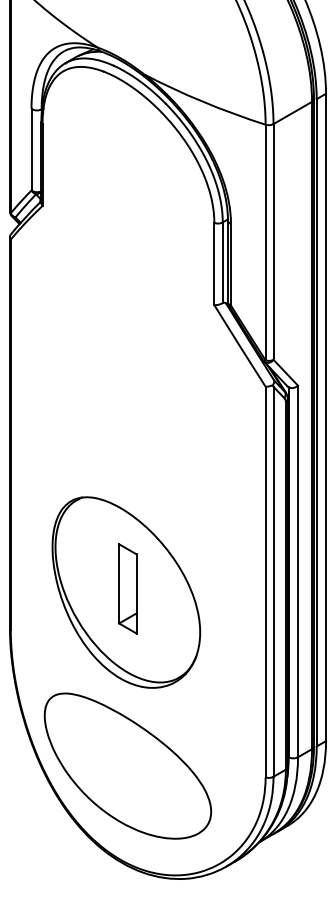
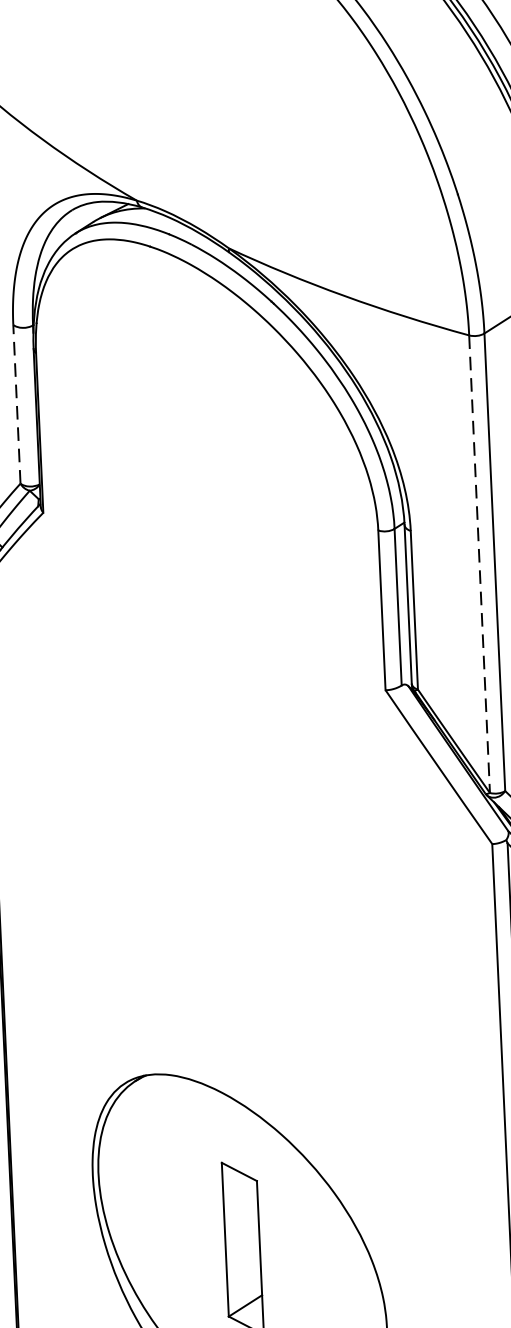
line: (31, 149) -> (16, 404), solid -> dashed
line: (265, 242) -> (479, 564), solid -> dashed

